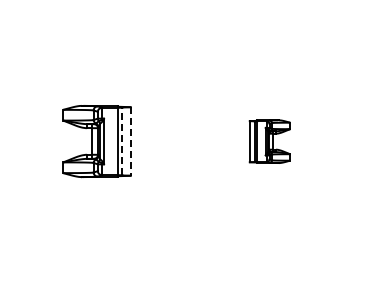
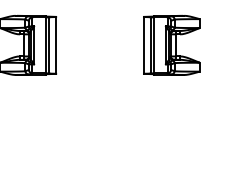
line: (122, 141) -> (49, 45), dashed -> solid
line: (130, 141) -> (56, 45), dashed -> solid
part: (269, 141) -> (171, 45), size x1.67

